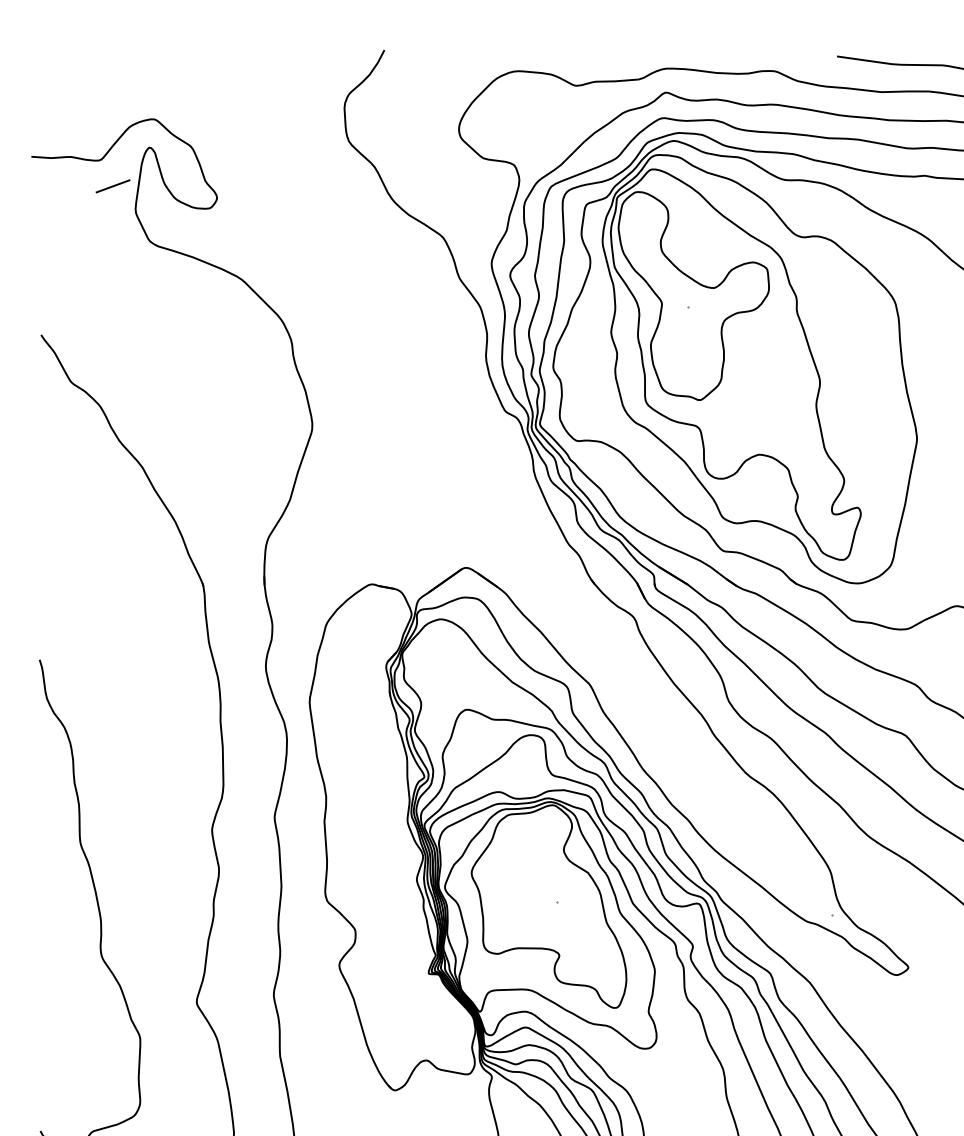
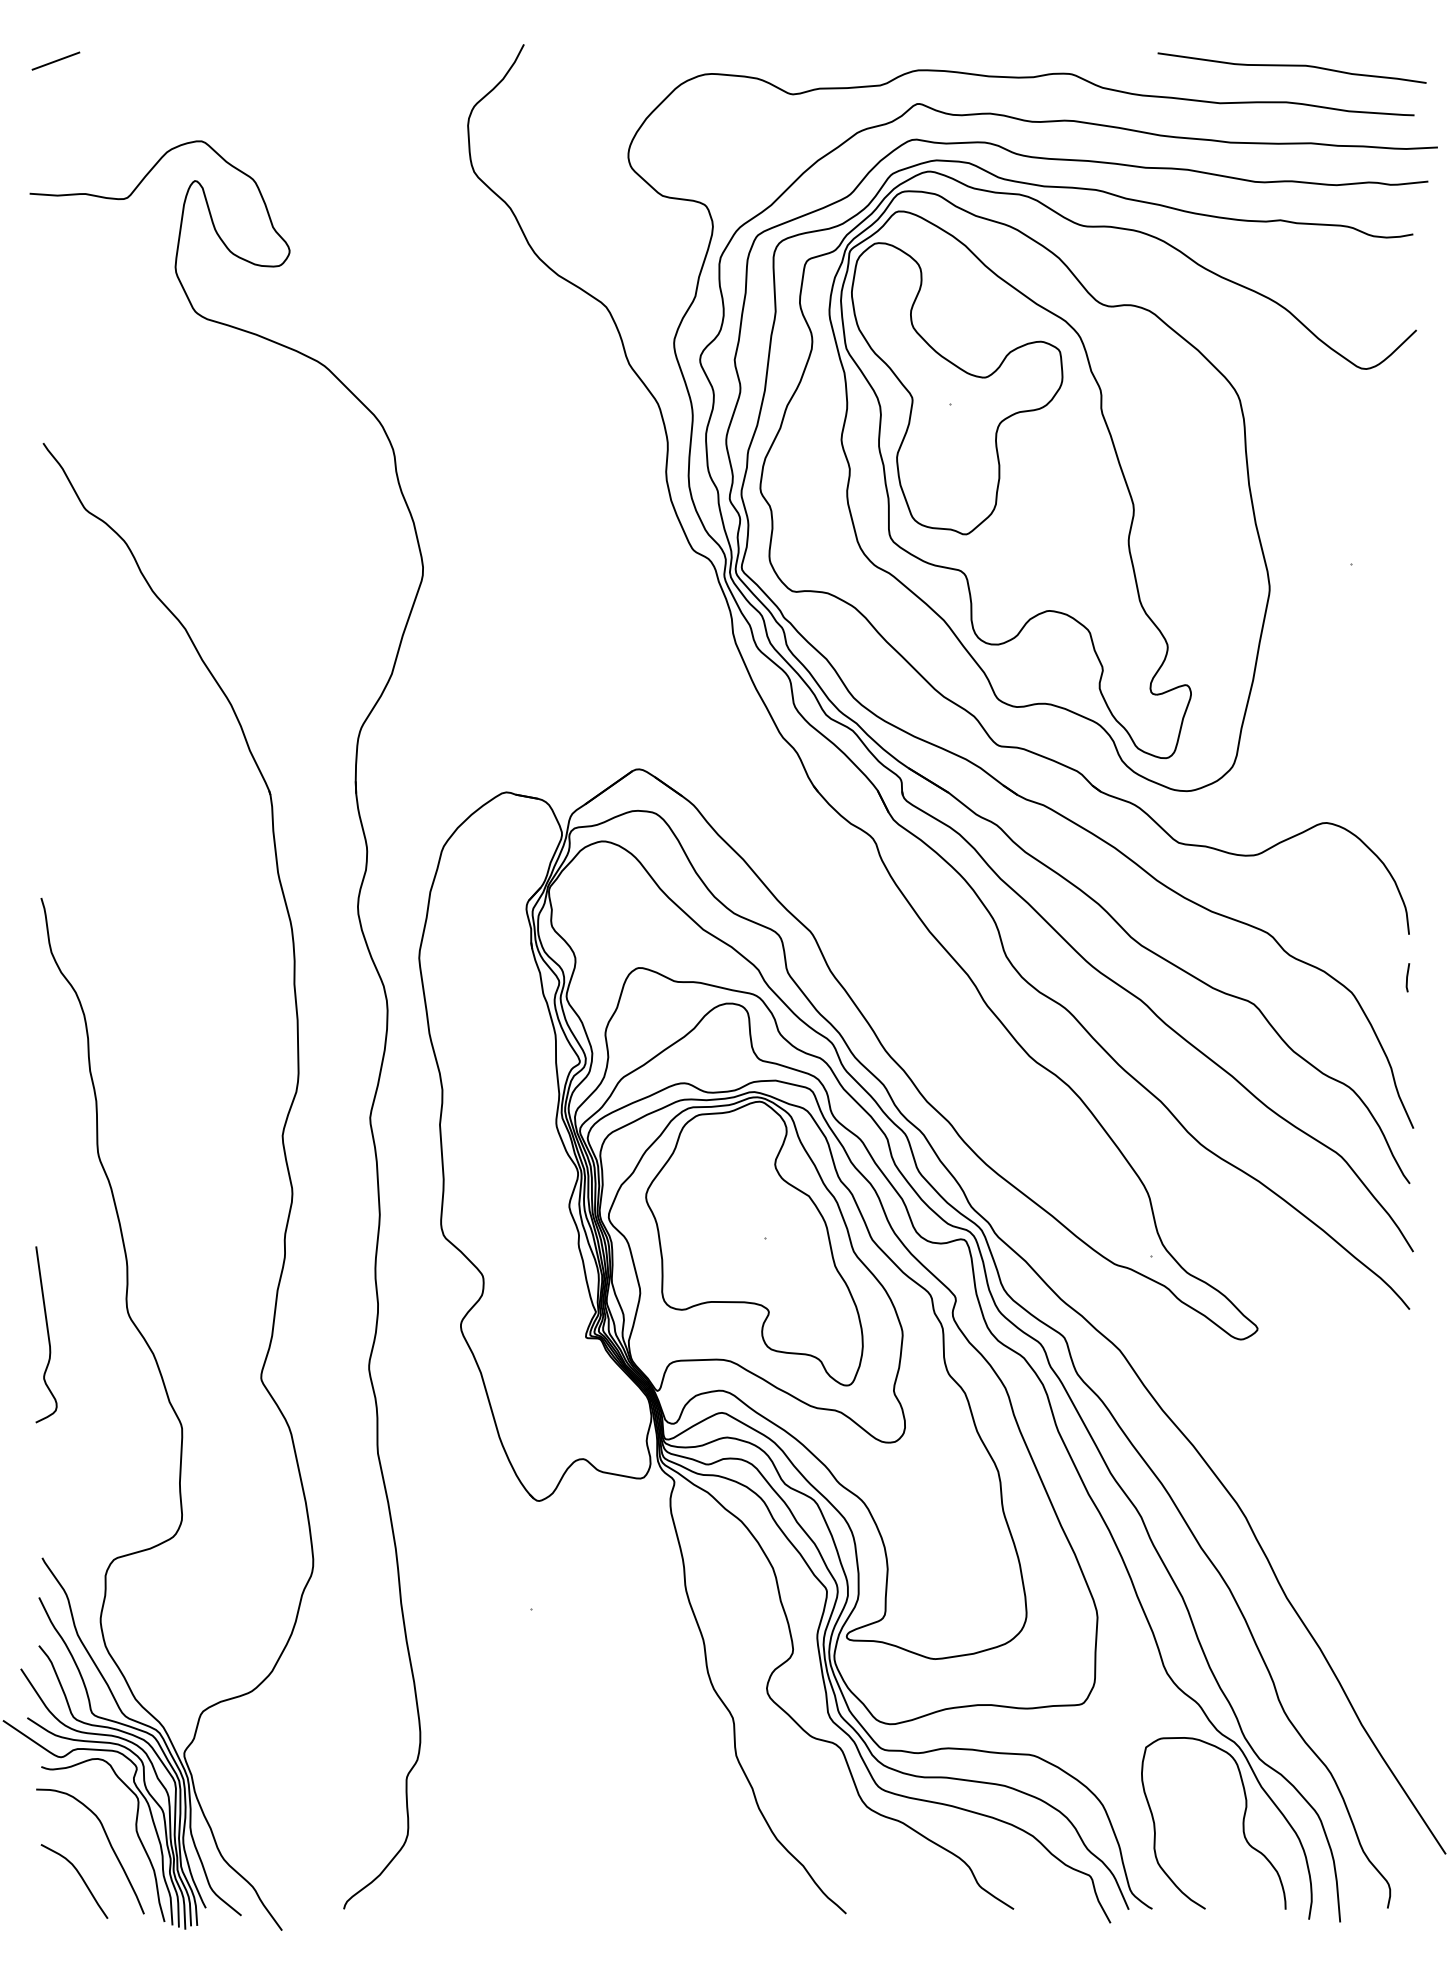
line: (112, 185) -> (55, 60), moved
curve: (44, 971) -> (47, 1334), added

